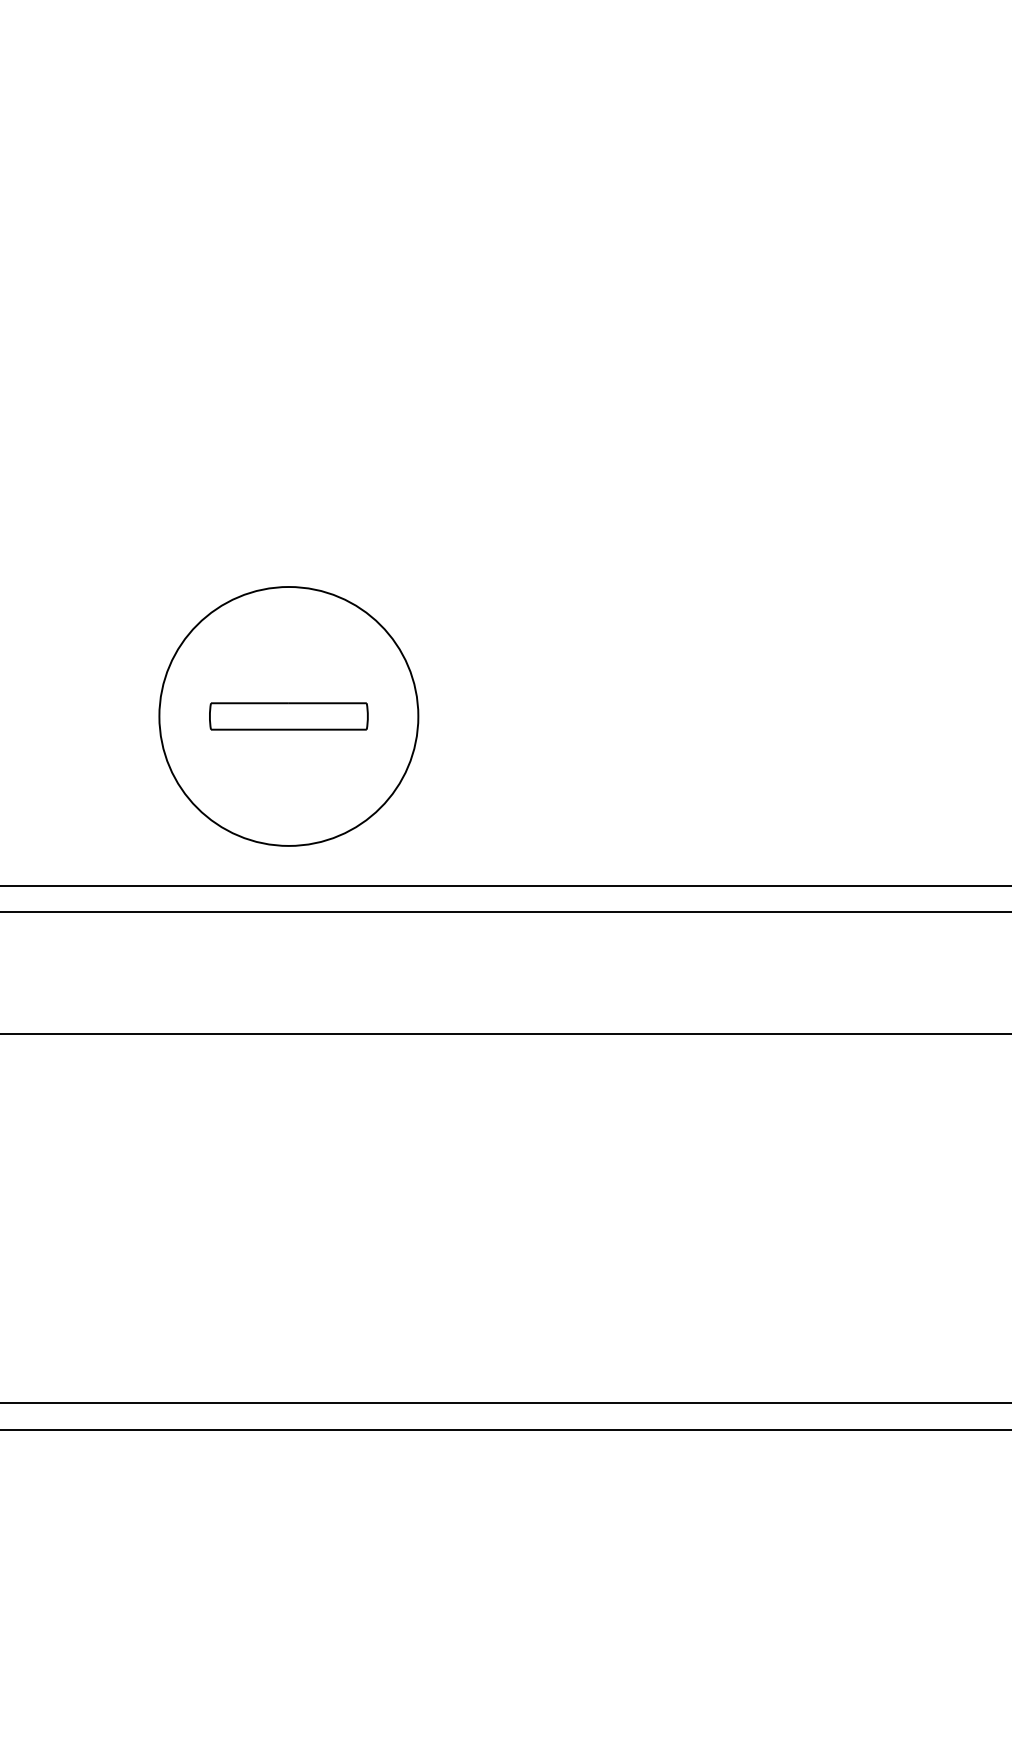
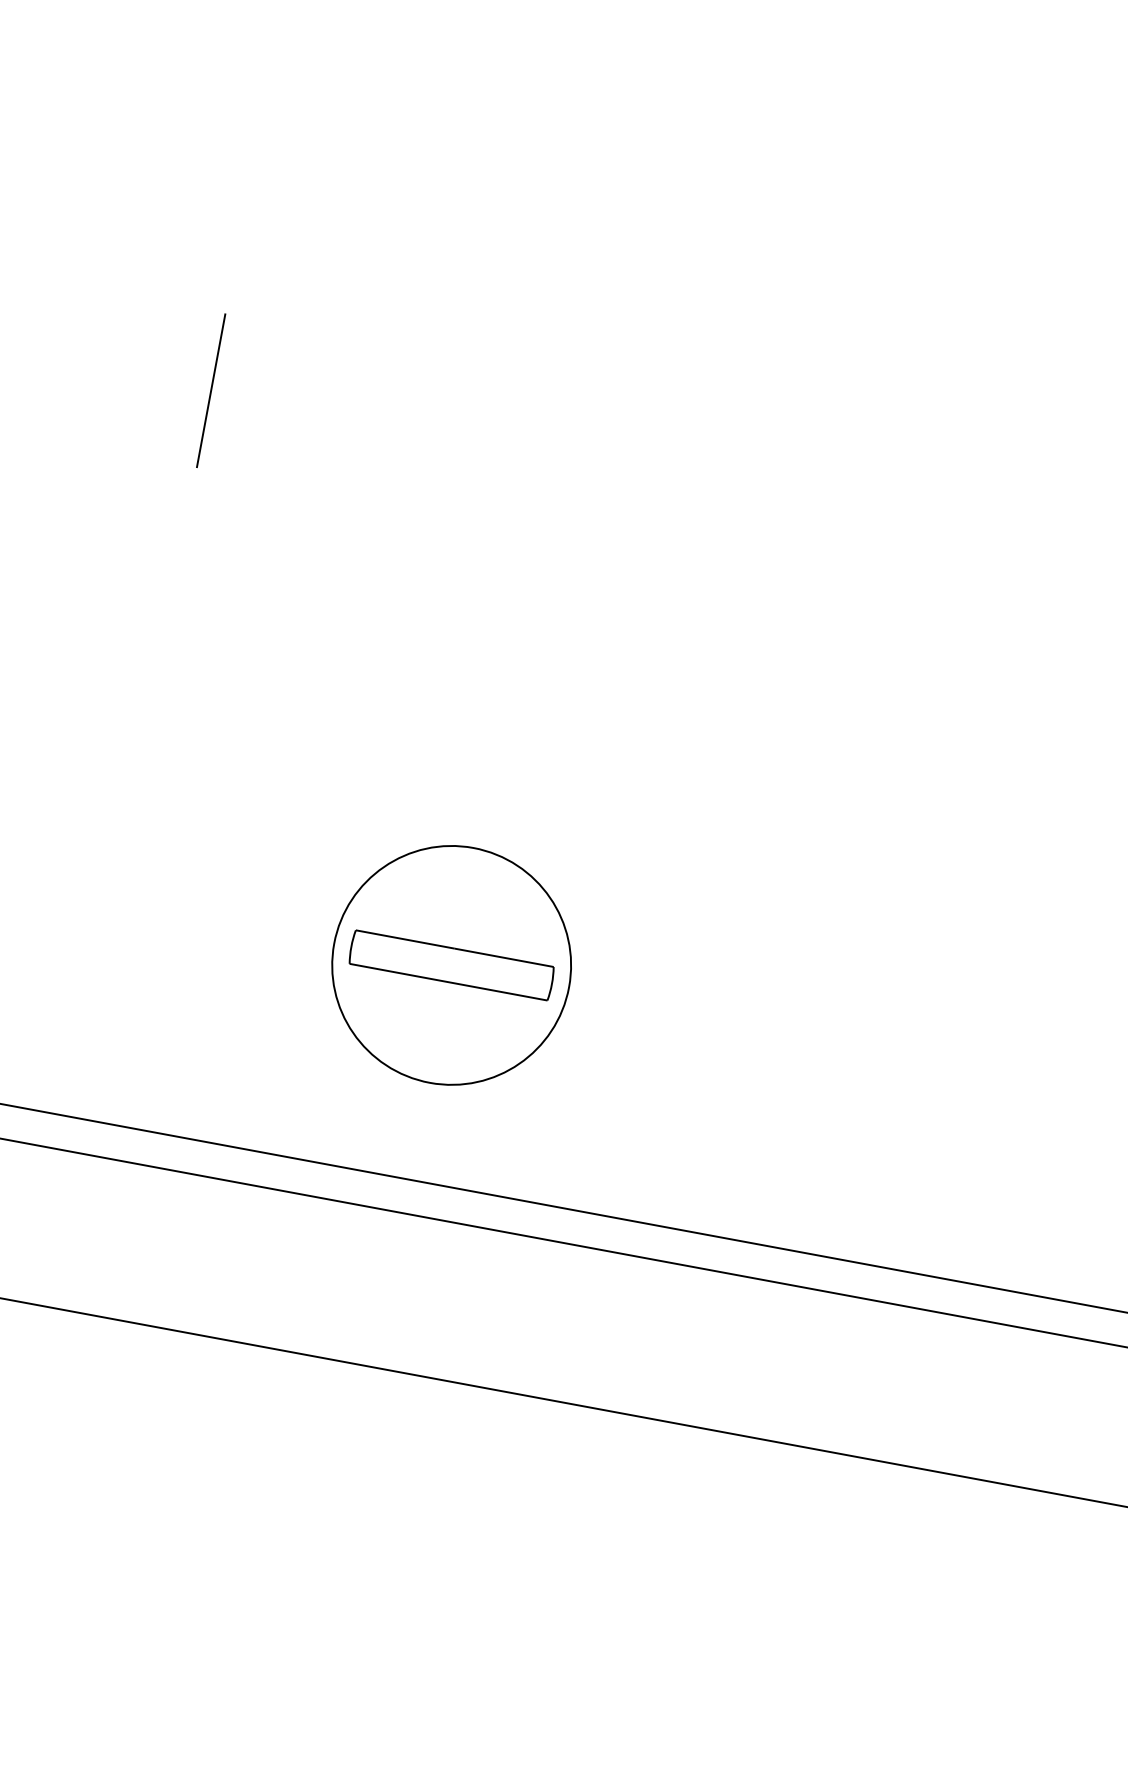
line: (24, 312) -> (211, 390), added
circle: (288, 716) -> (451, 965), size x0.71

